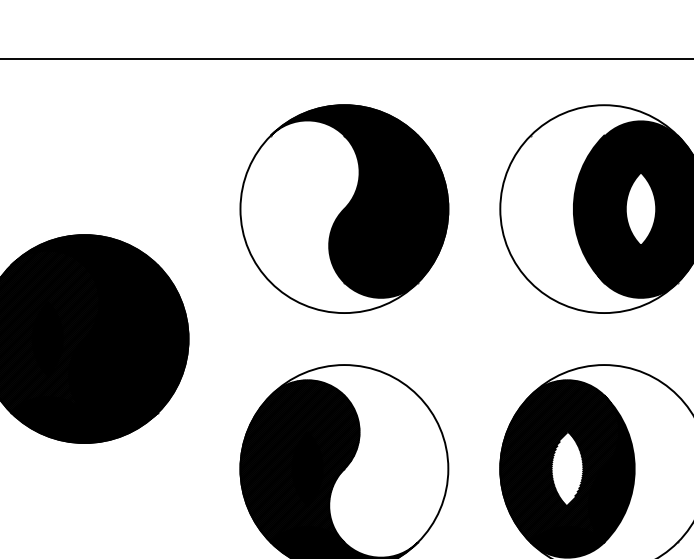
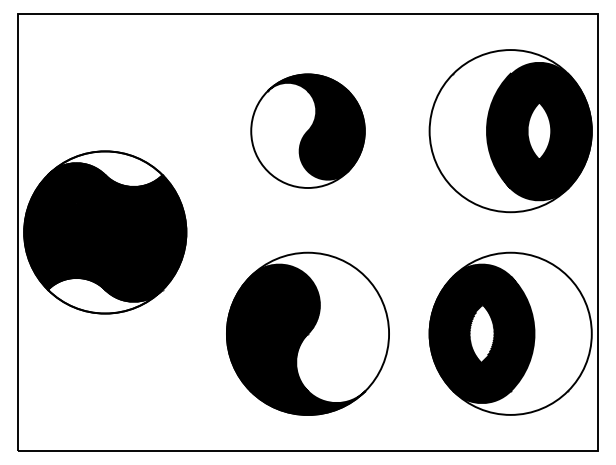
part: (343, 209) -> (307, 131), size x0.7
fill: (83, 258) -> (104, 169), removed
fill: (83, 419) -> (104, 295), removed

